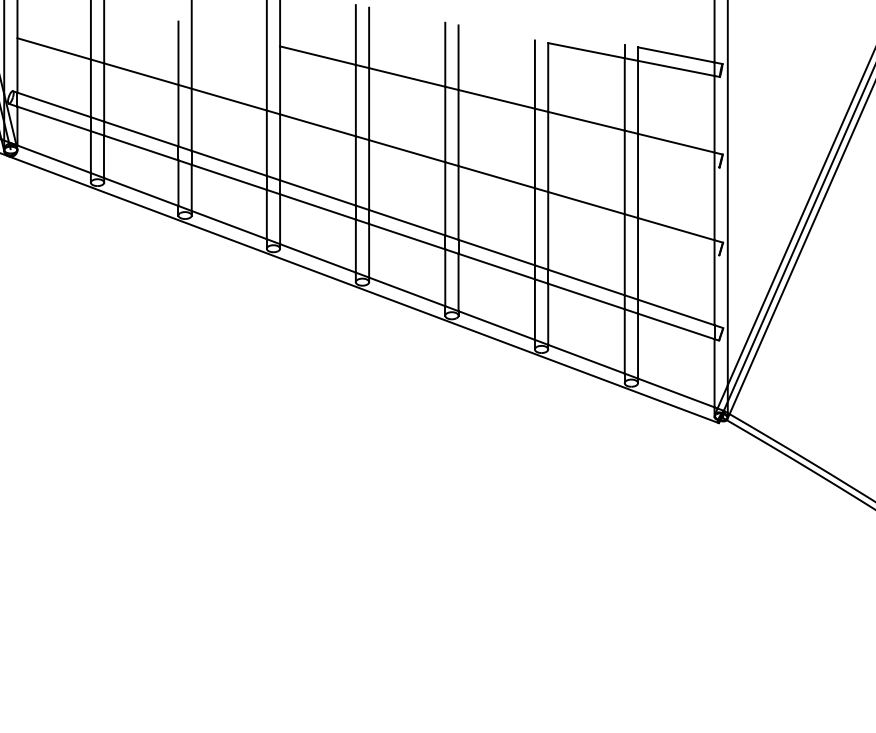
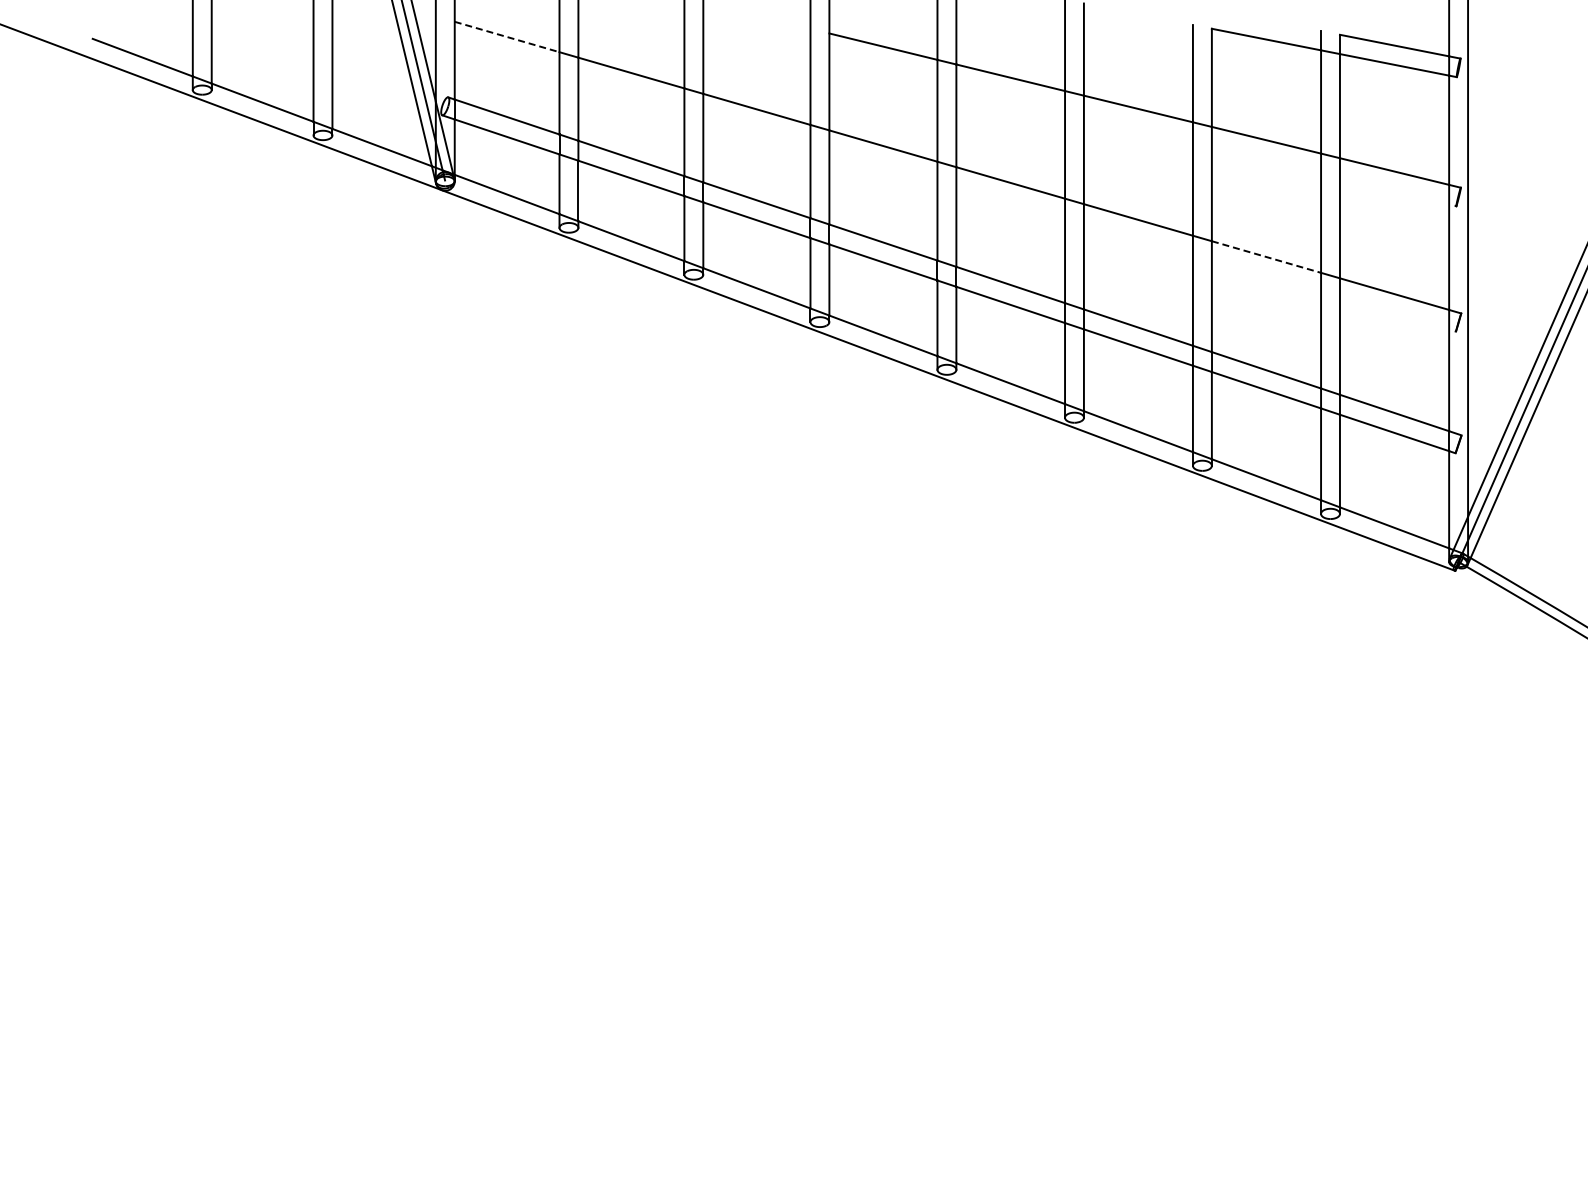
line: (54, 49) -> (507, 37), solid -> dashed
line: (586, 203) -> (1266, 257), solid -> dashed

